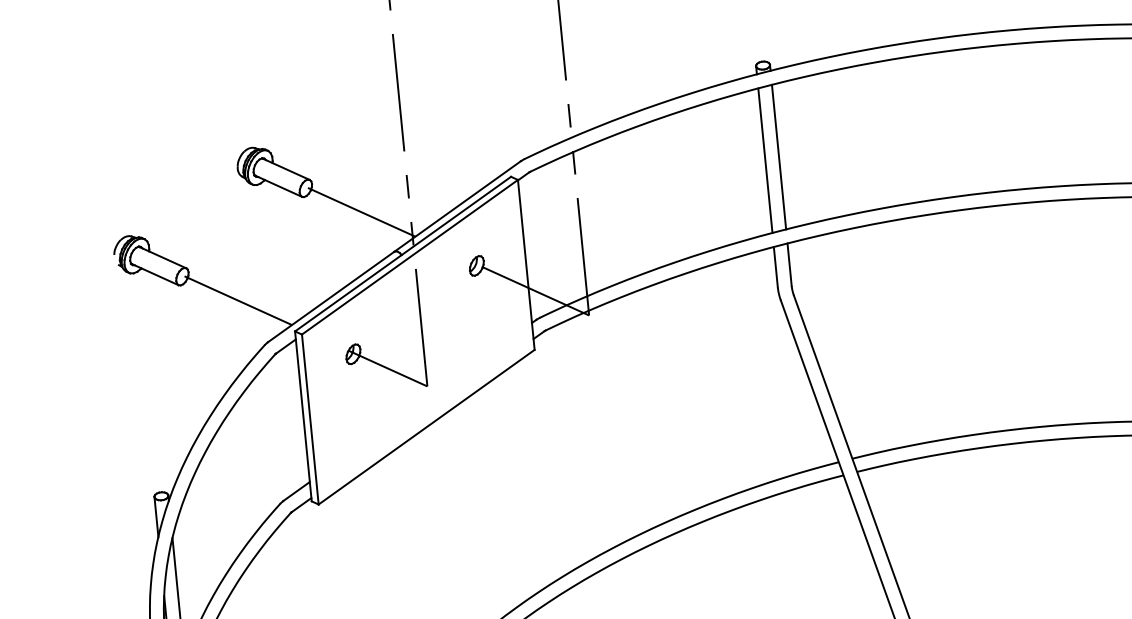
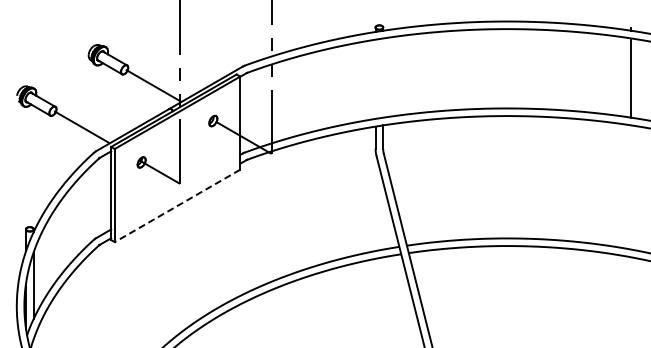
line: (779, 155) -> (383, 77), removed
line: (765, 159) -> (375, 78), removed
line: (426, 428) -> (177, 206), solid -> dashed

